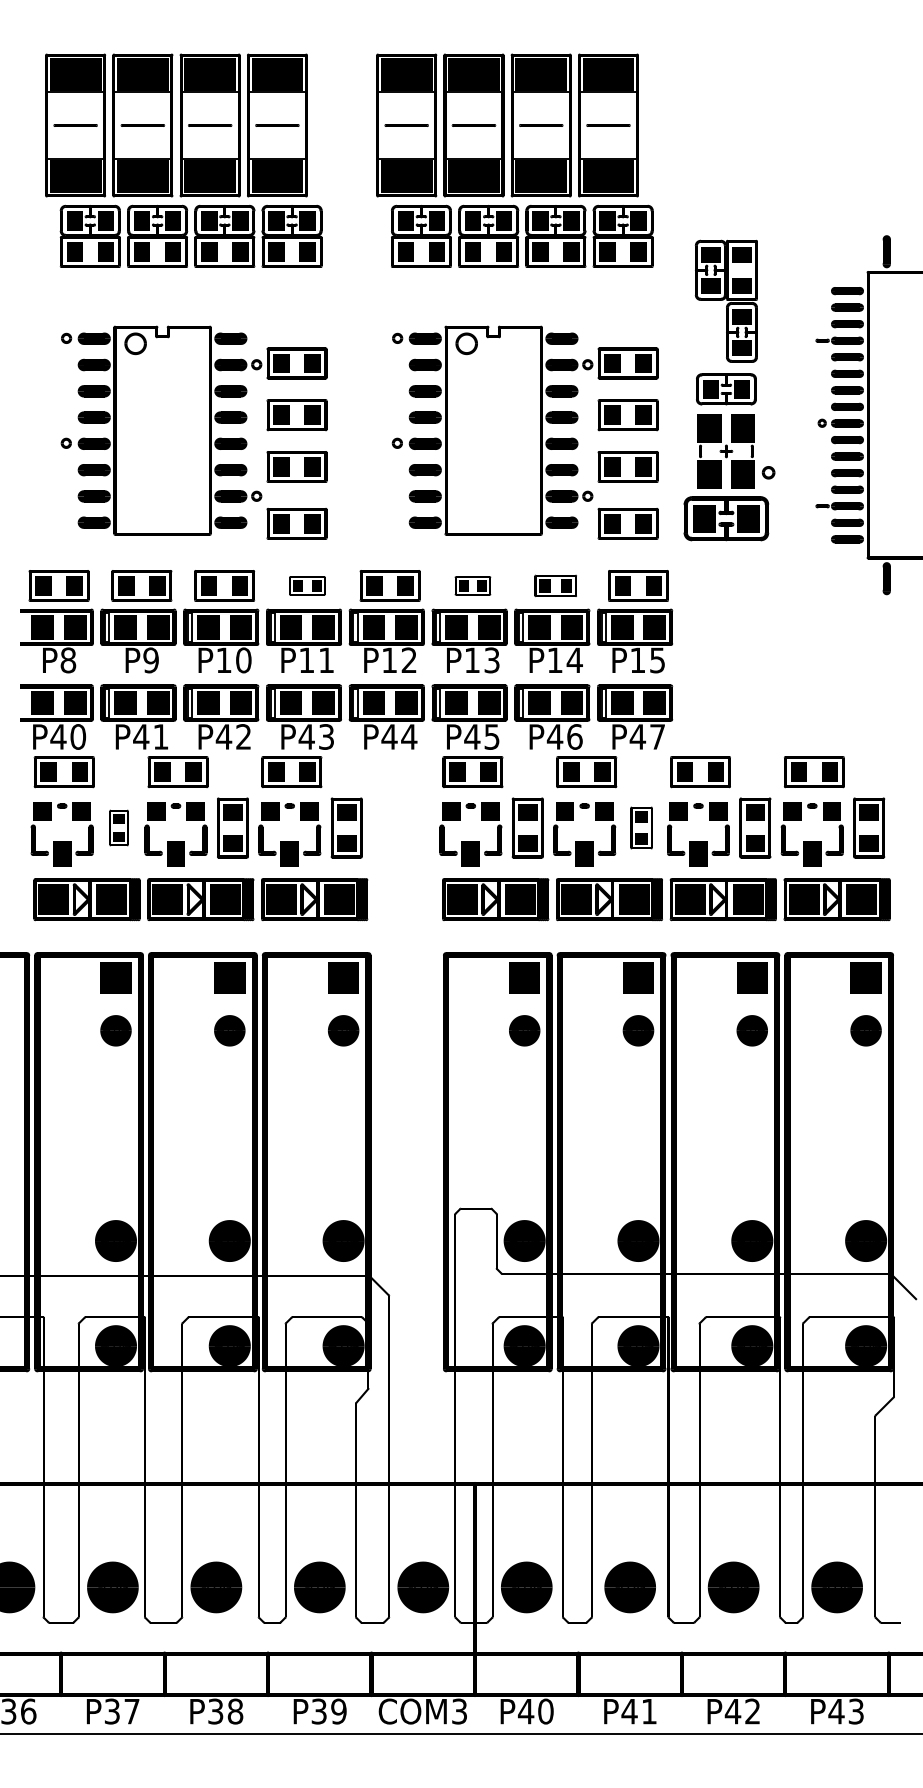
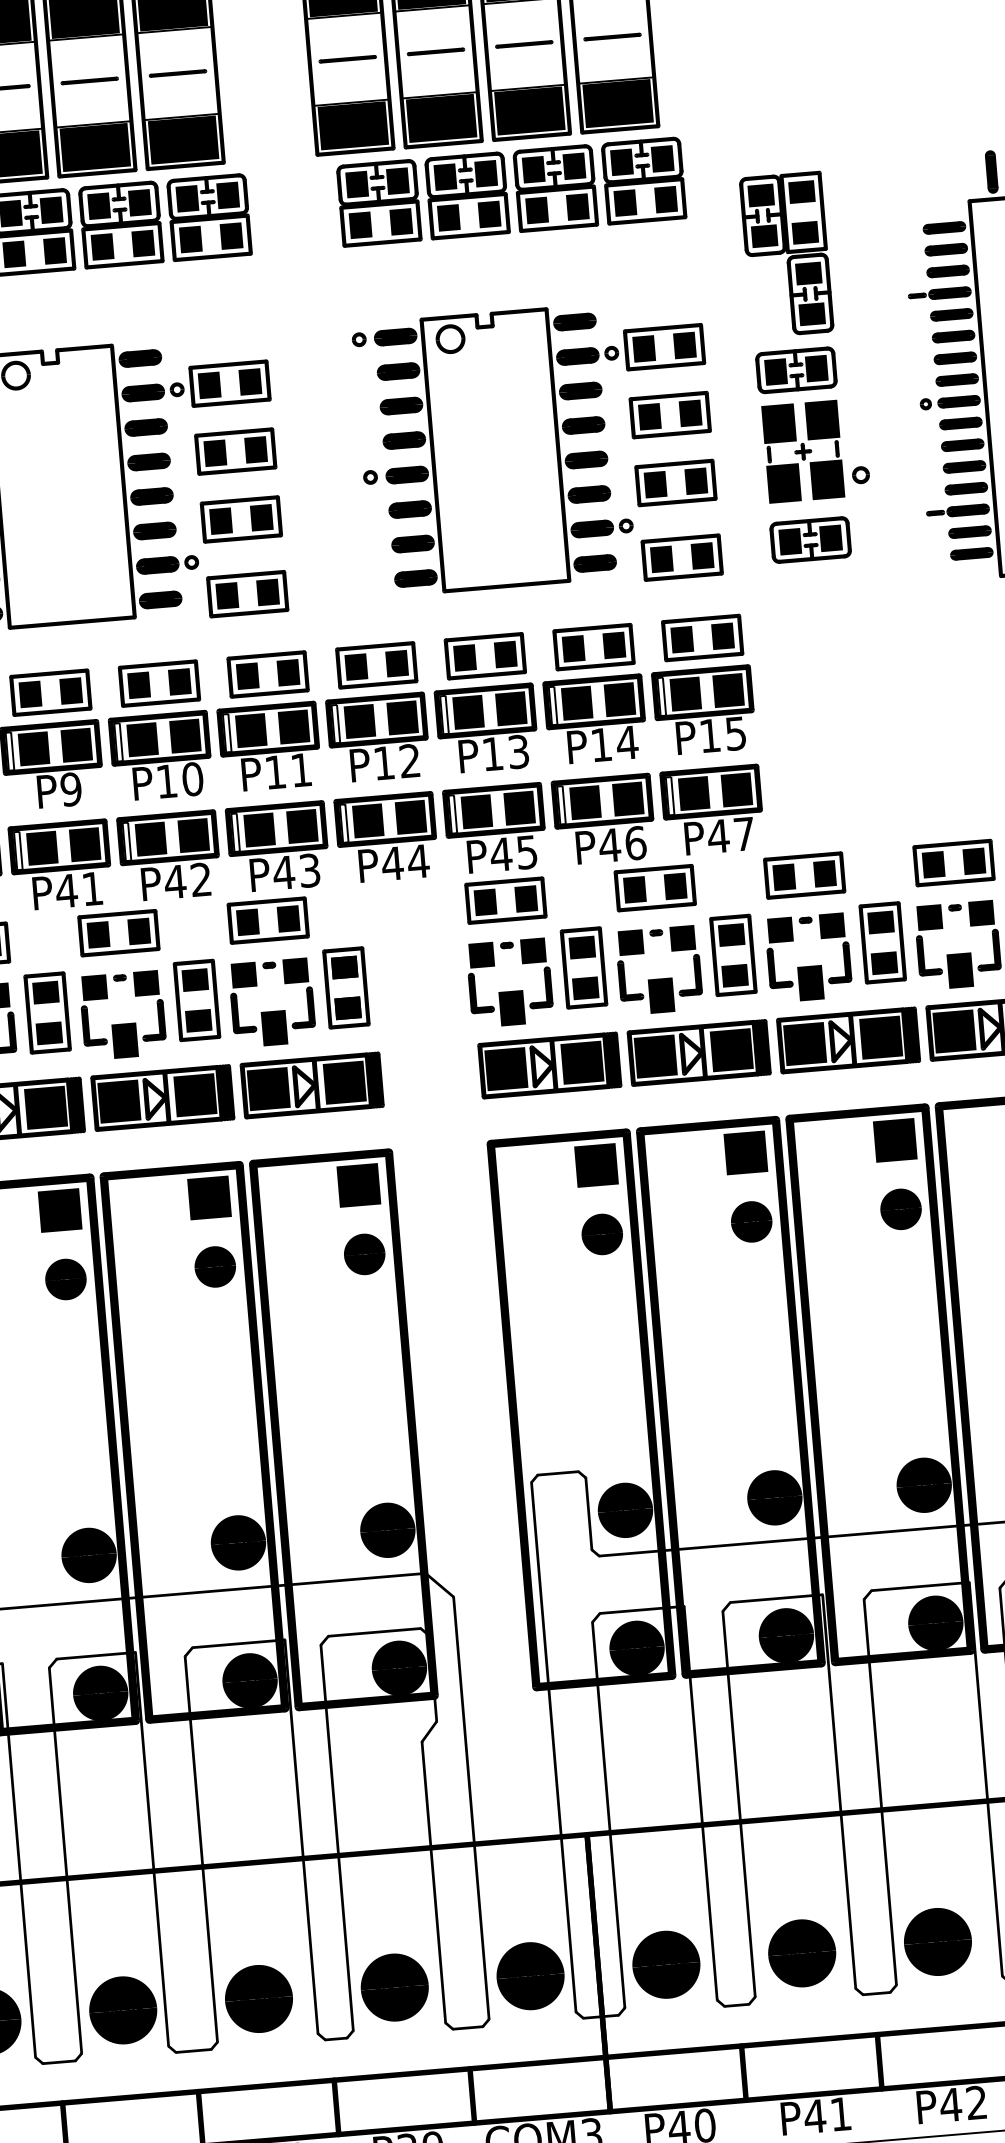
part: (726, 518) -> (810, 539), size x0.71
part: (307, 585) -> (268, 673), size x1.67
part: (472, 585) -> (484, 655), size x1.67
part: (555, 585) -> (593, 646), size x1.43
part: (118, 827) -> (46, 1012), size x1.67
part: (641, 827) -> (733, 954), size x1.43

